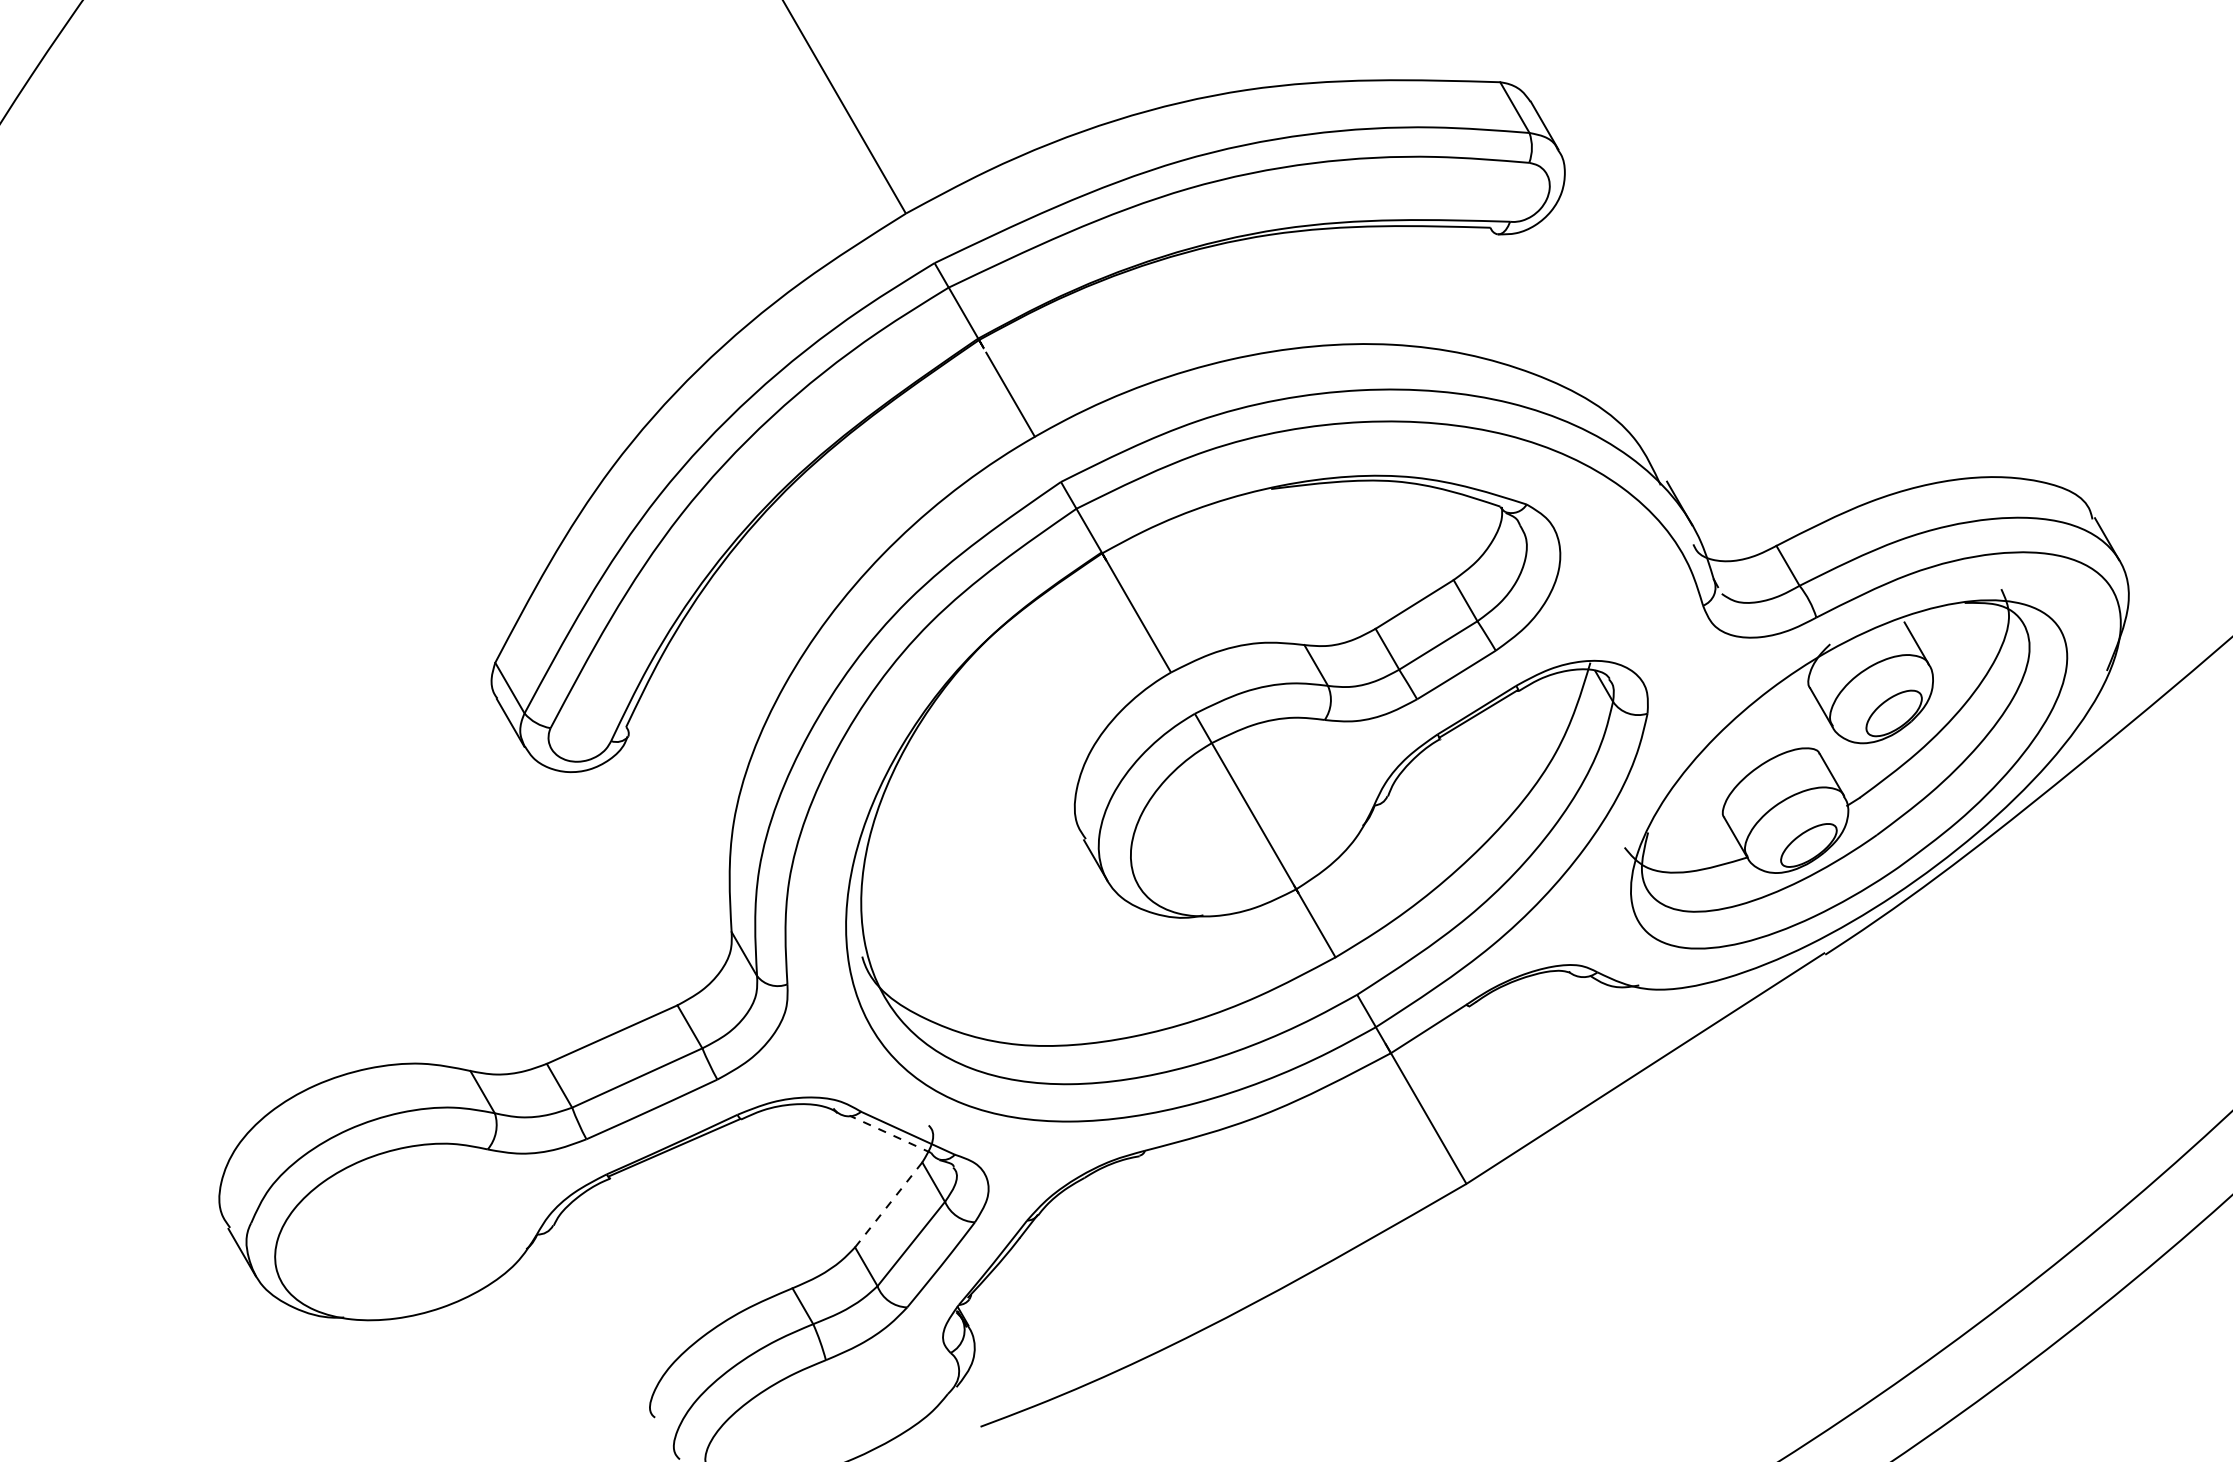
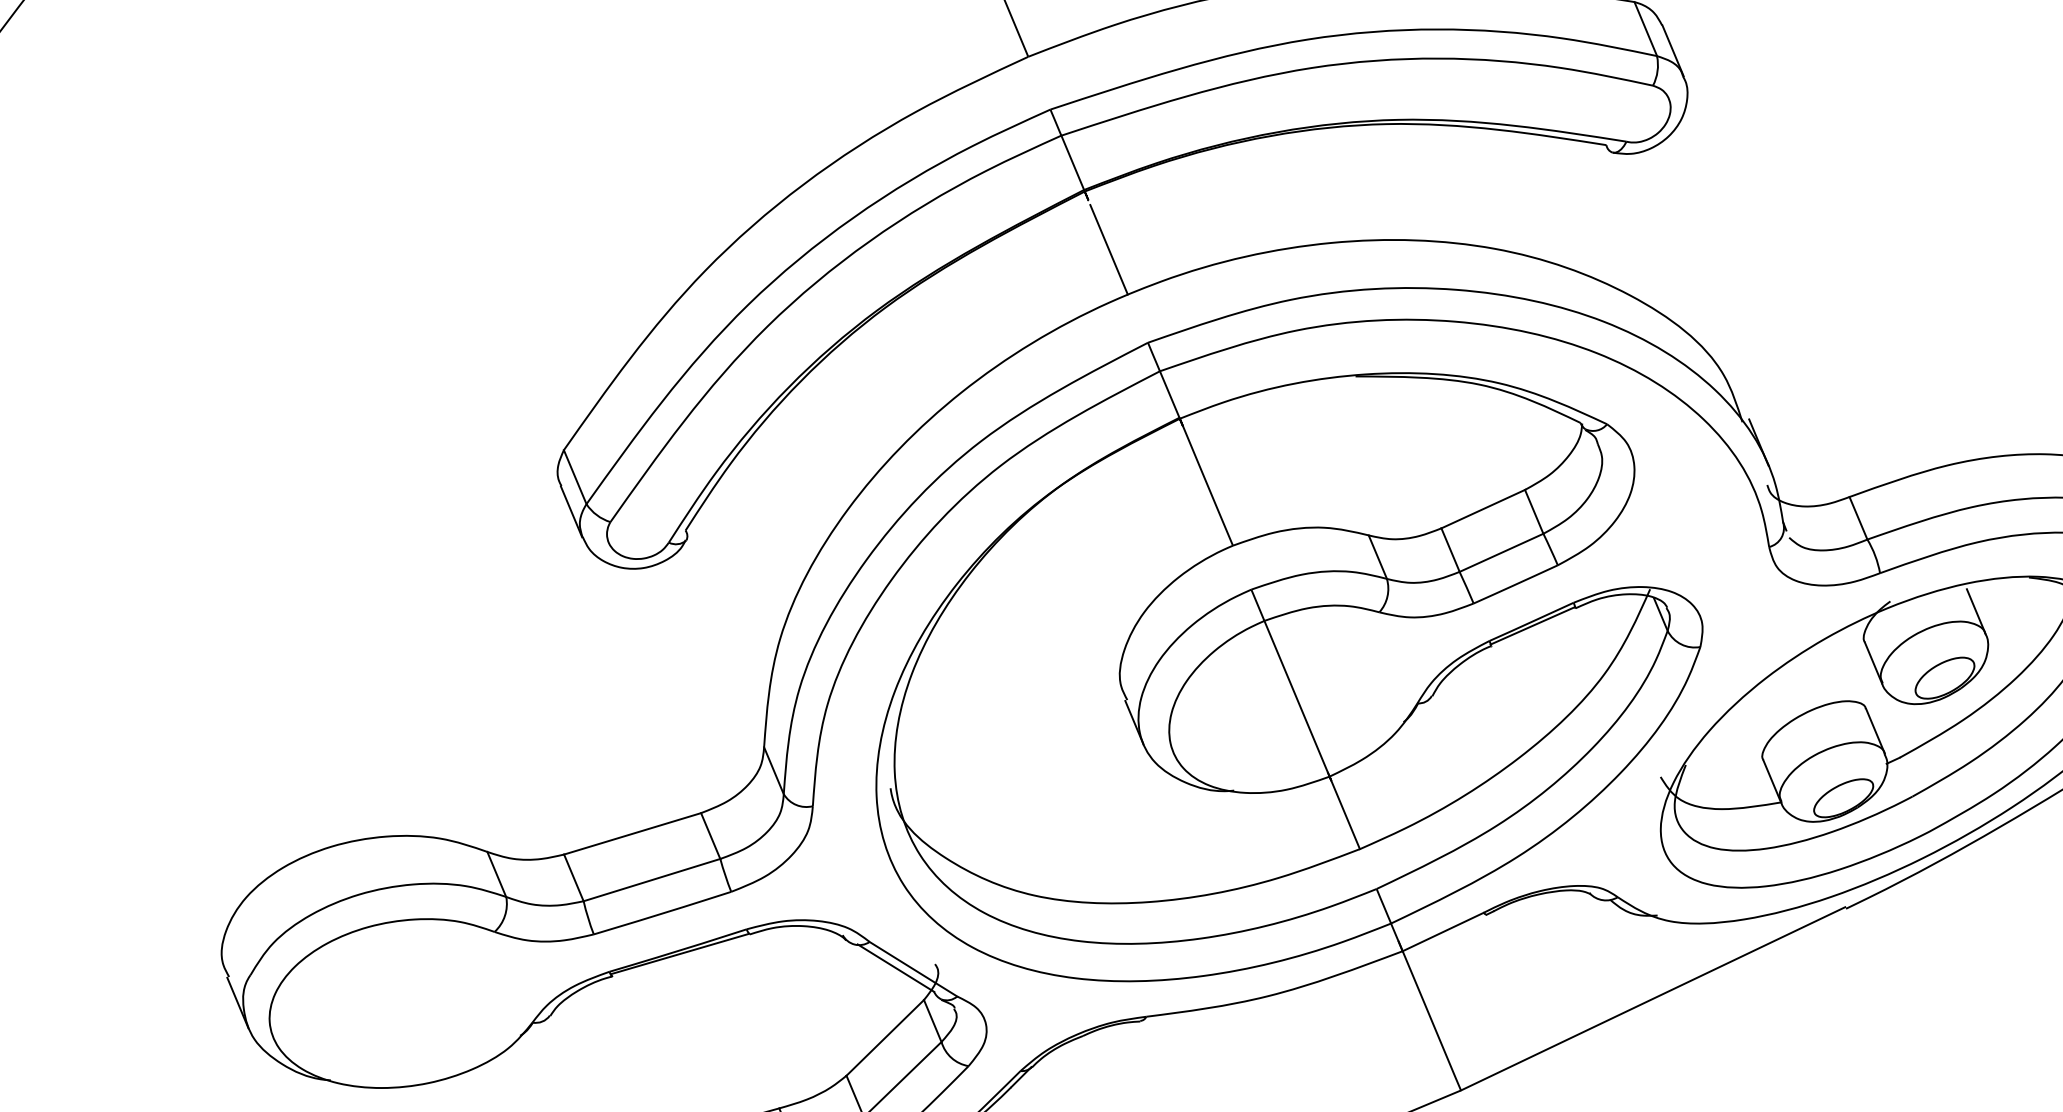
line: (890, 1134) -> (895, 968), dashed -> solid
line: (889, 1204) -> (886, 1037), dashed -> solid

